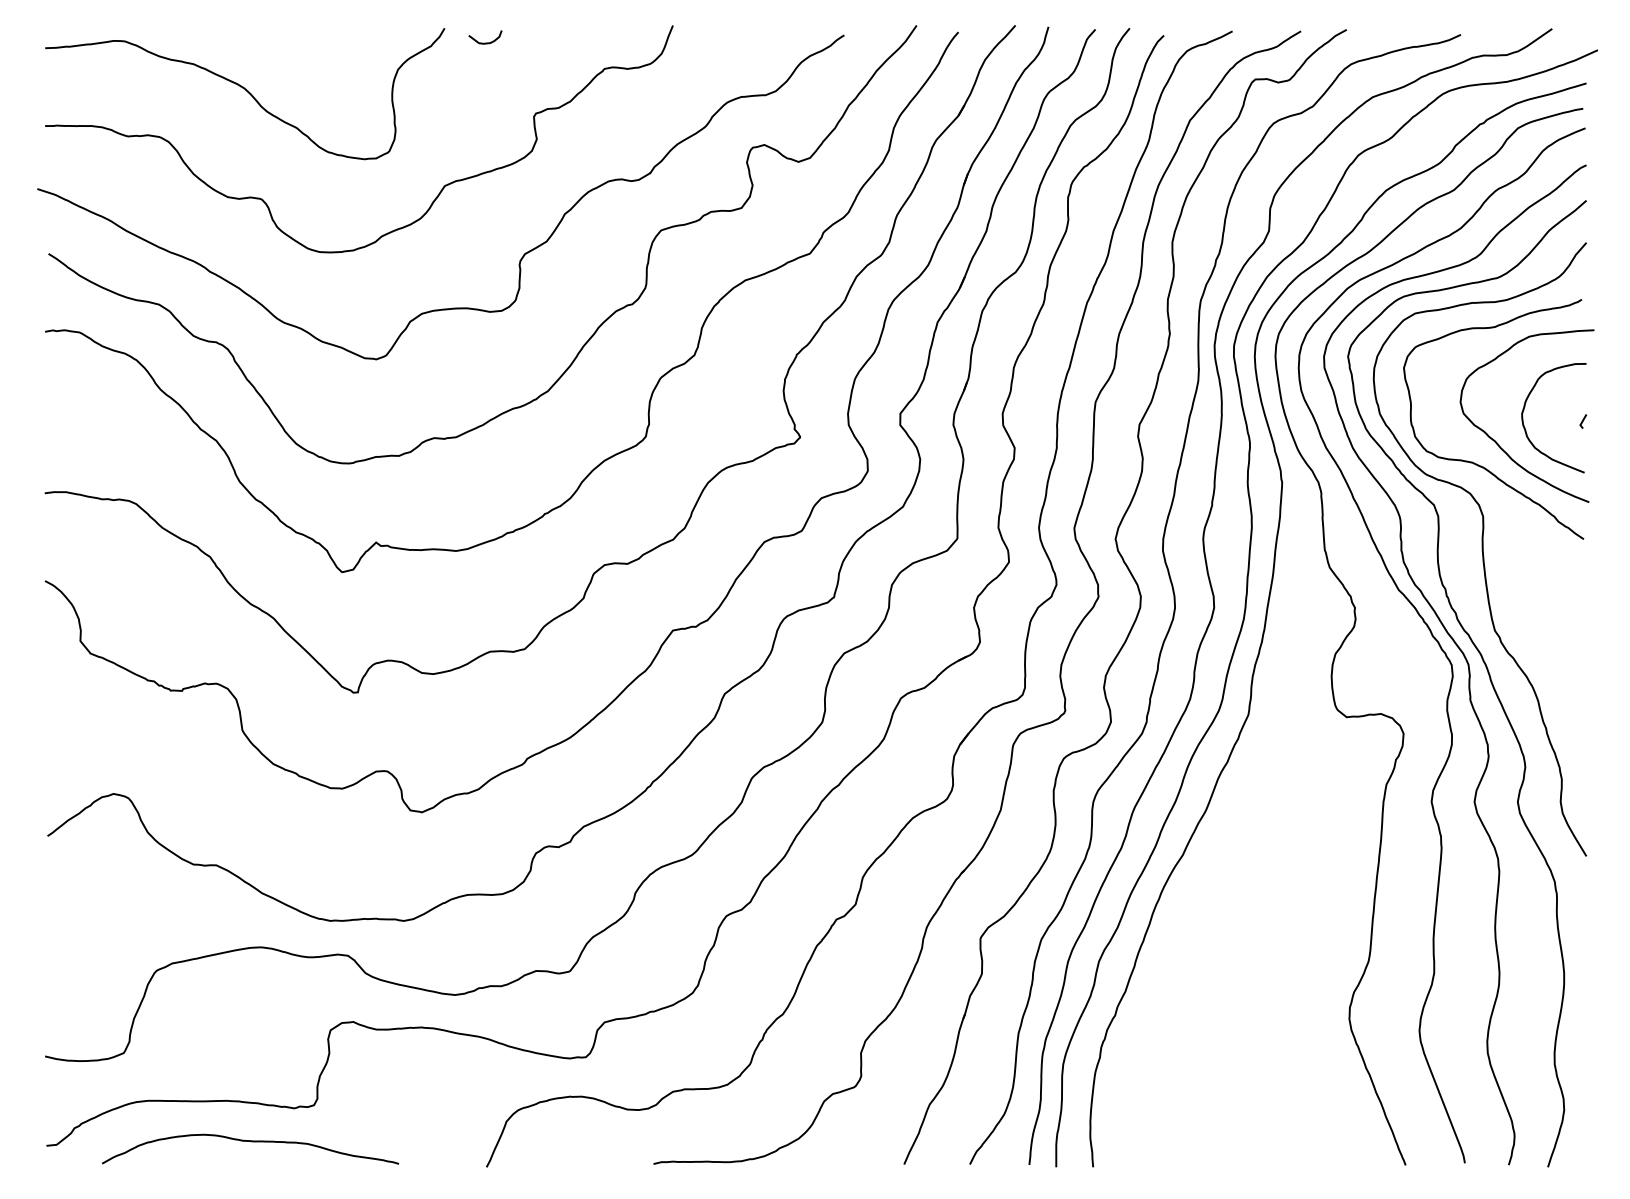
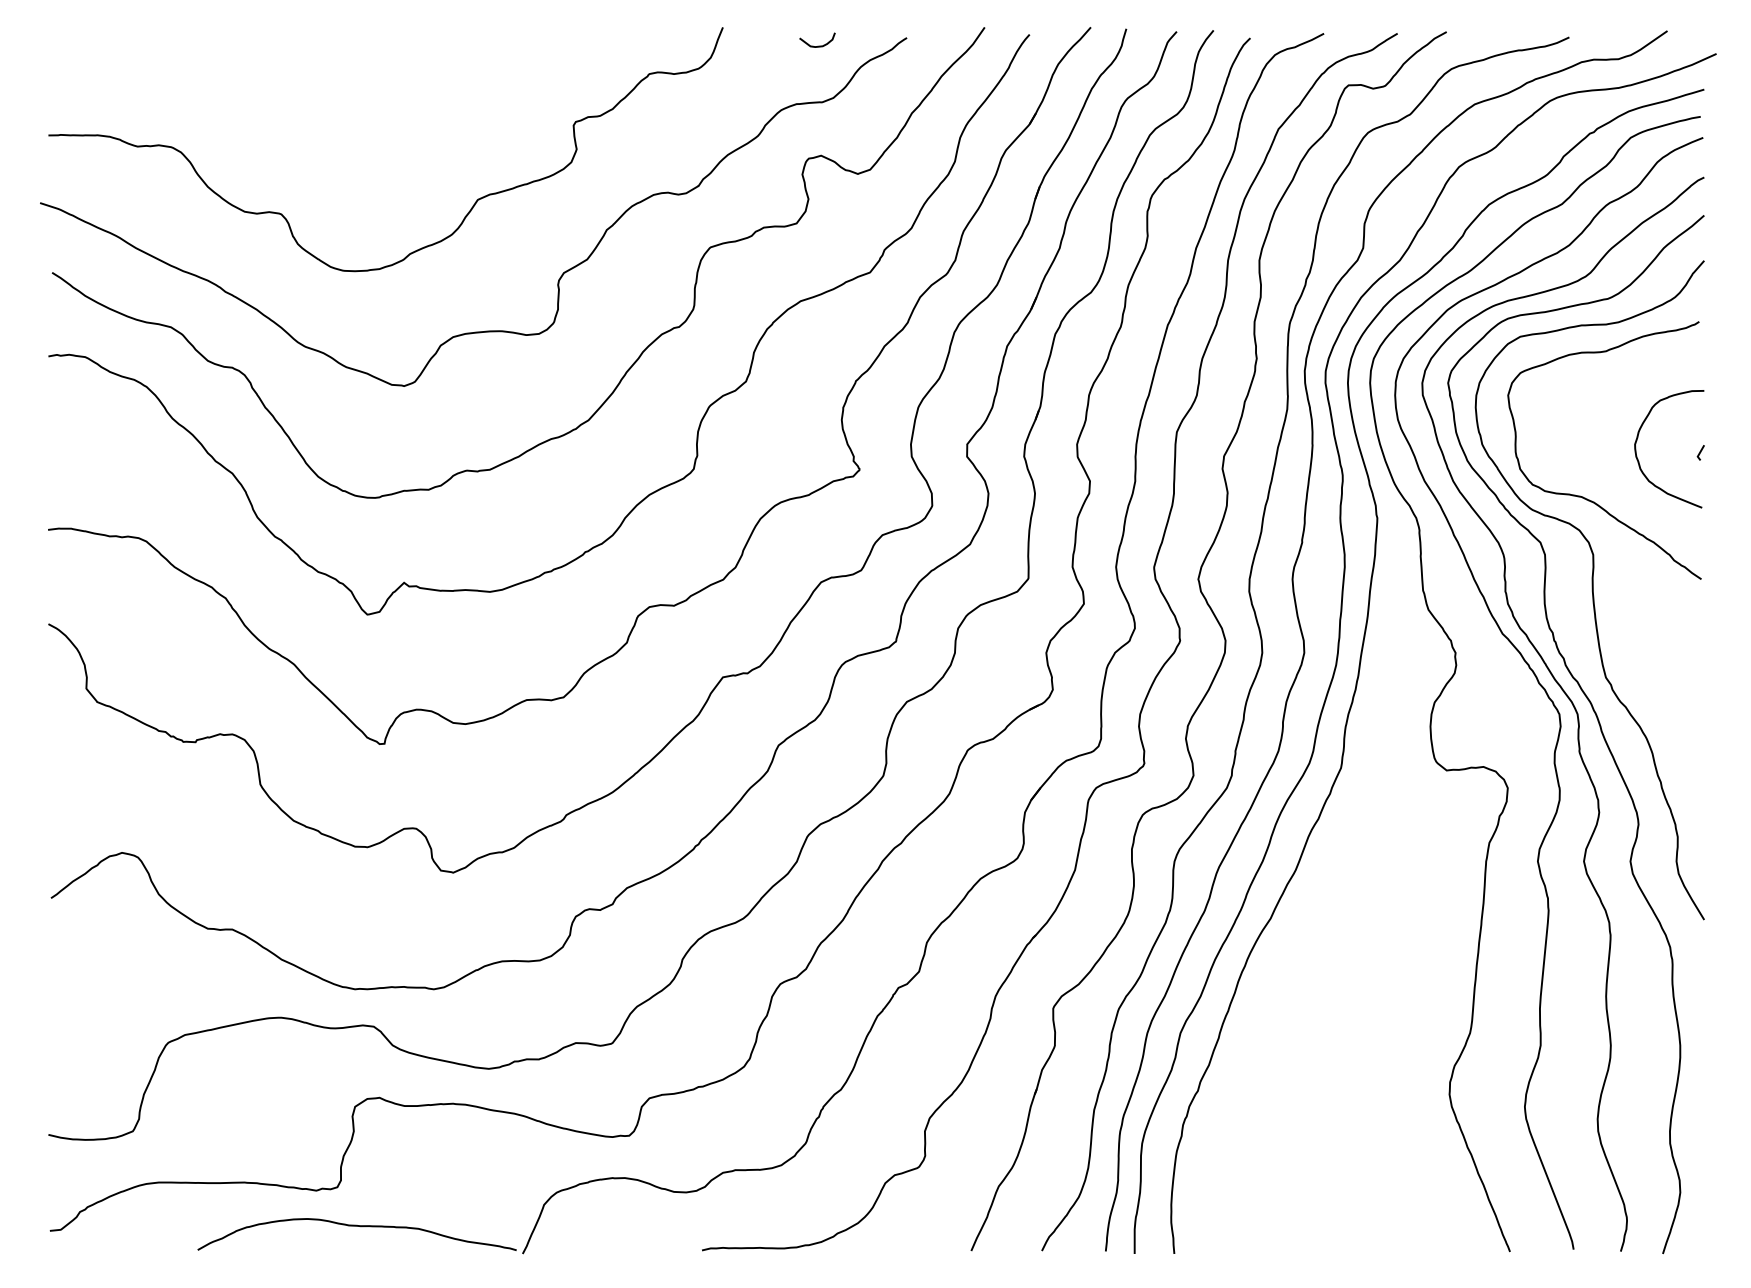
curve: (485, 42) -> (817, 45), moved
curve: (246, 91) -> (264, 98), removed
curve: (1498, 443) -> (1609, 476), removed
curve: (249, 1141) -> (356, 1226), moved

